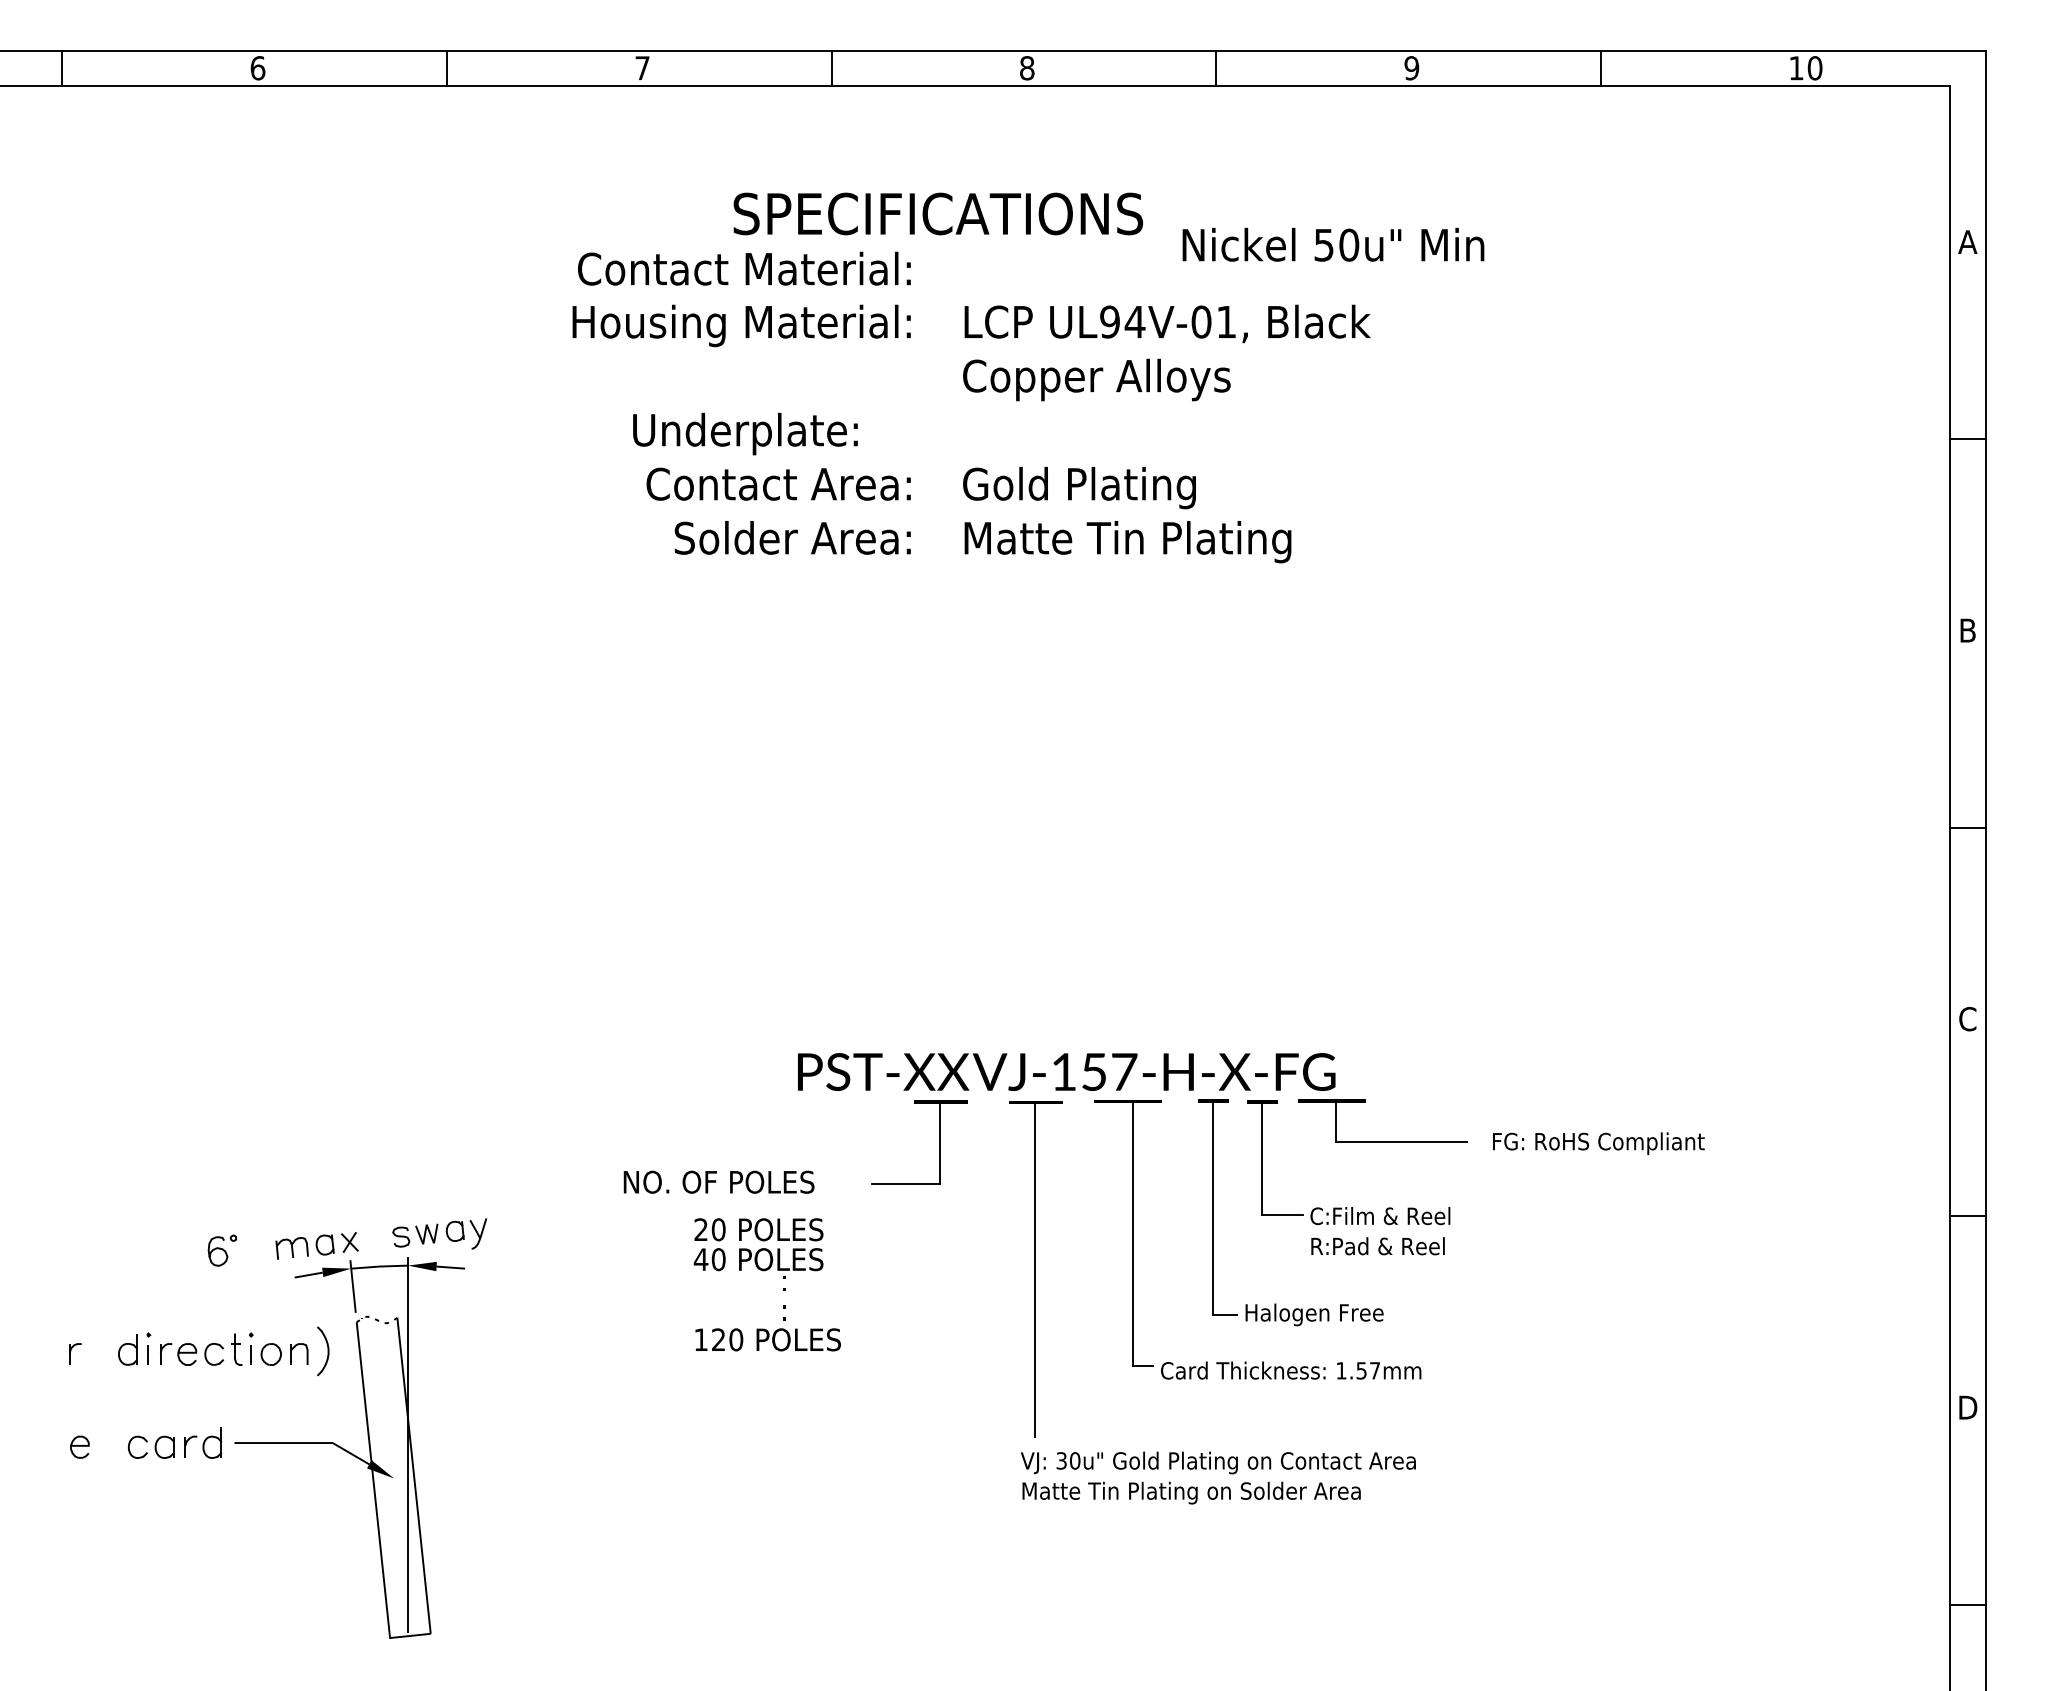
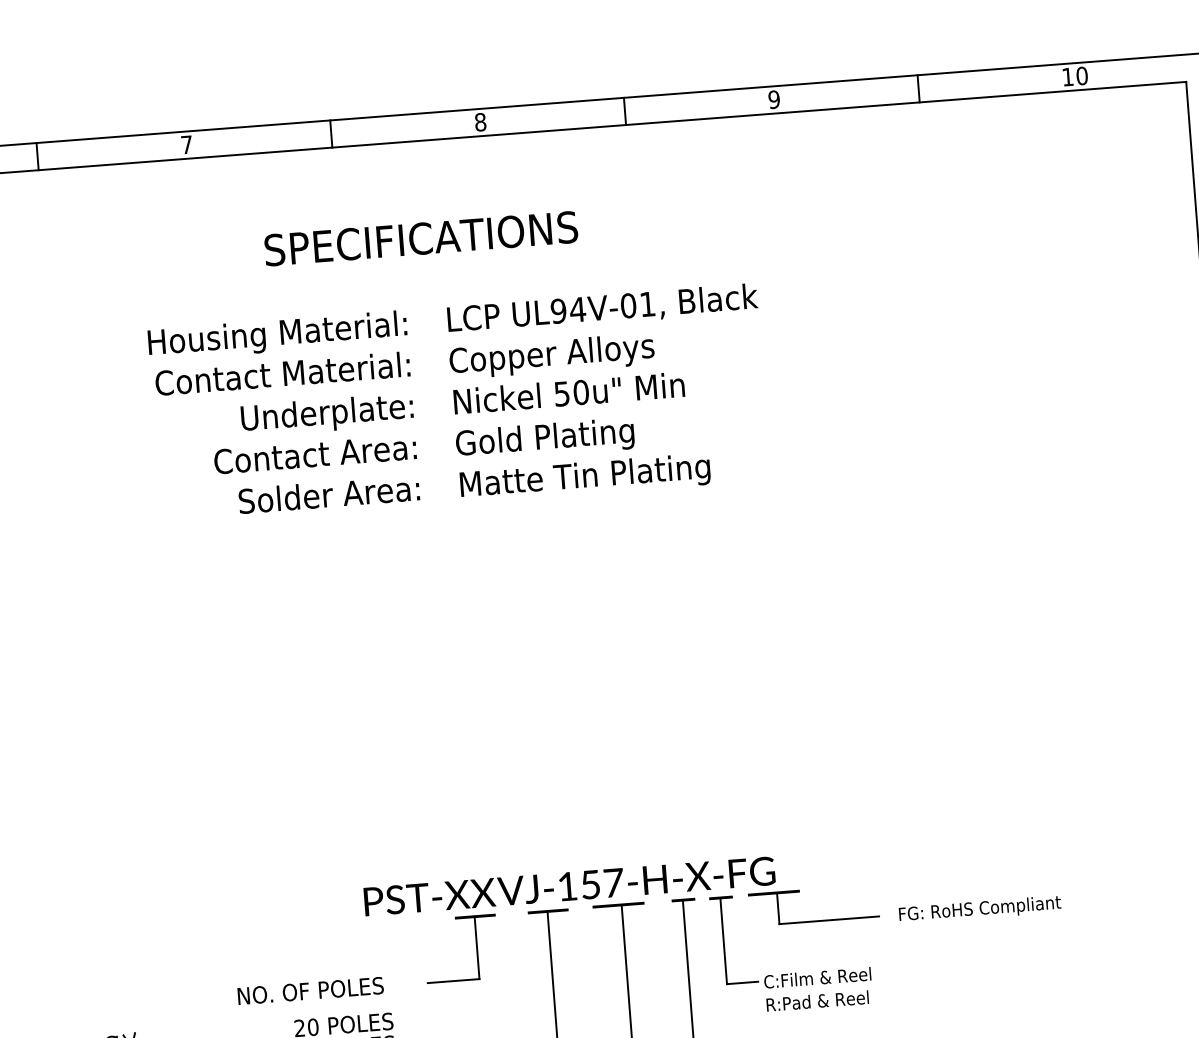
text: (1333, 244) -> (569, 392), moved
text: (744, 268) -> (282, 373), moved
text: (745, 433) -> (327, 414), moved

